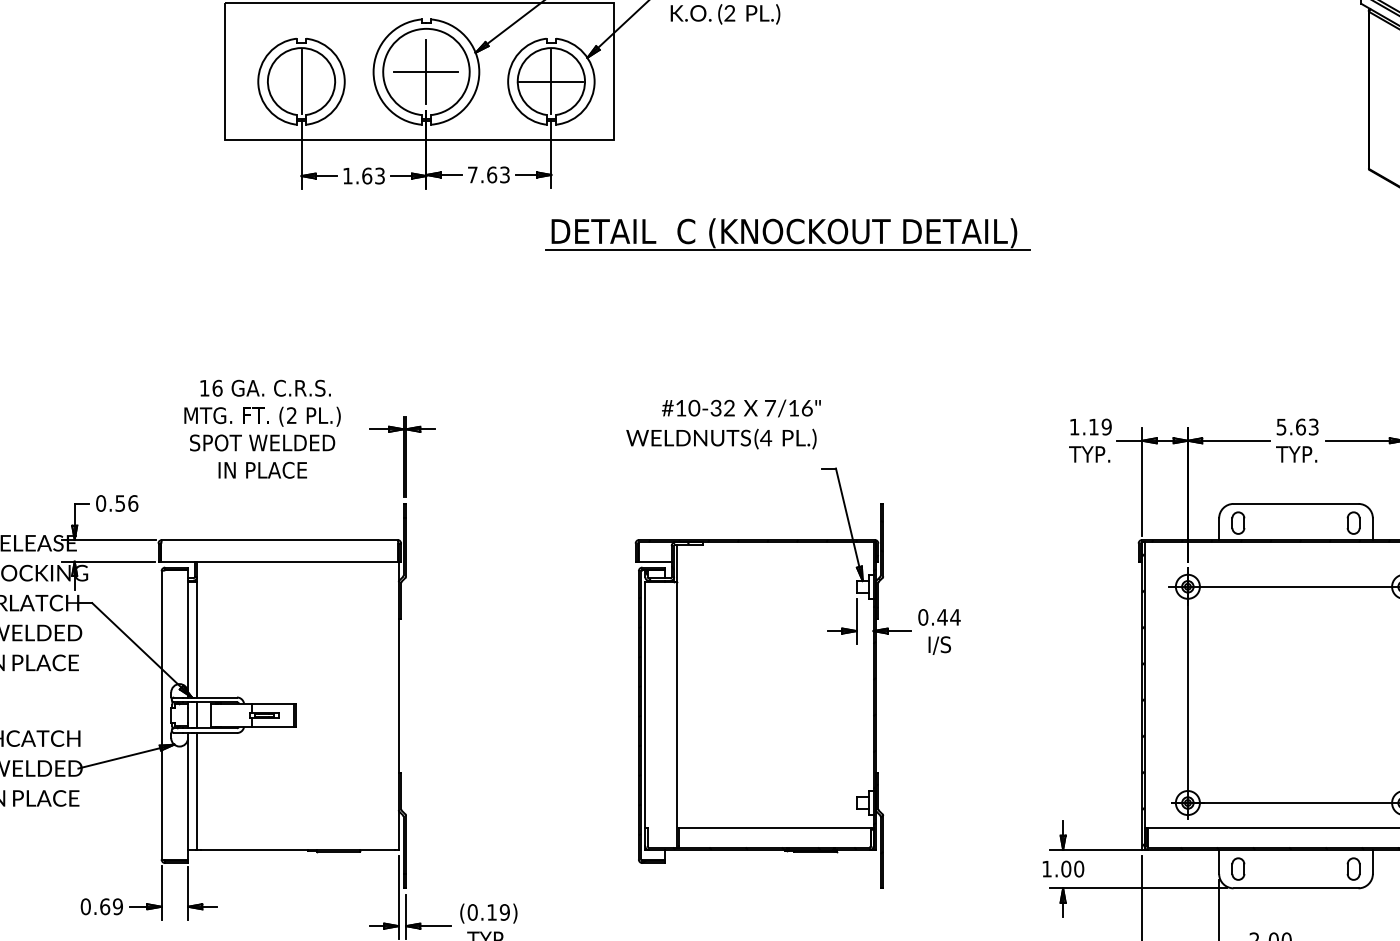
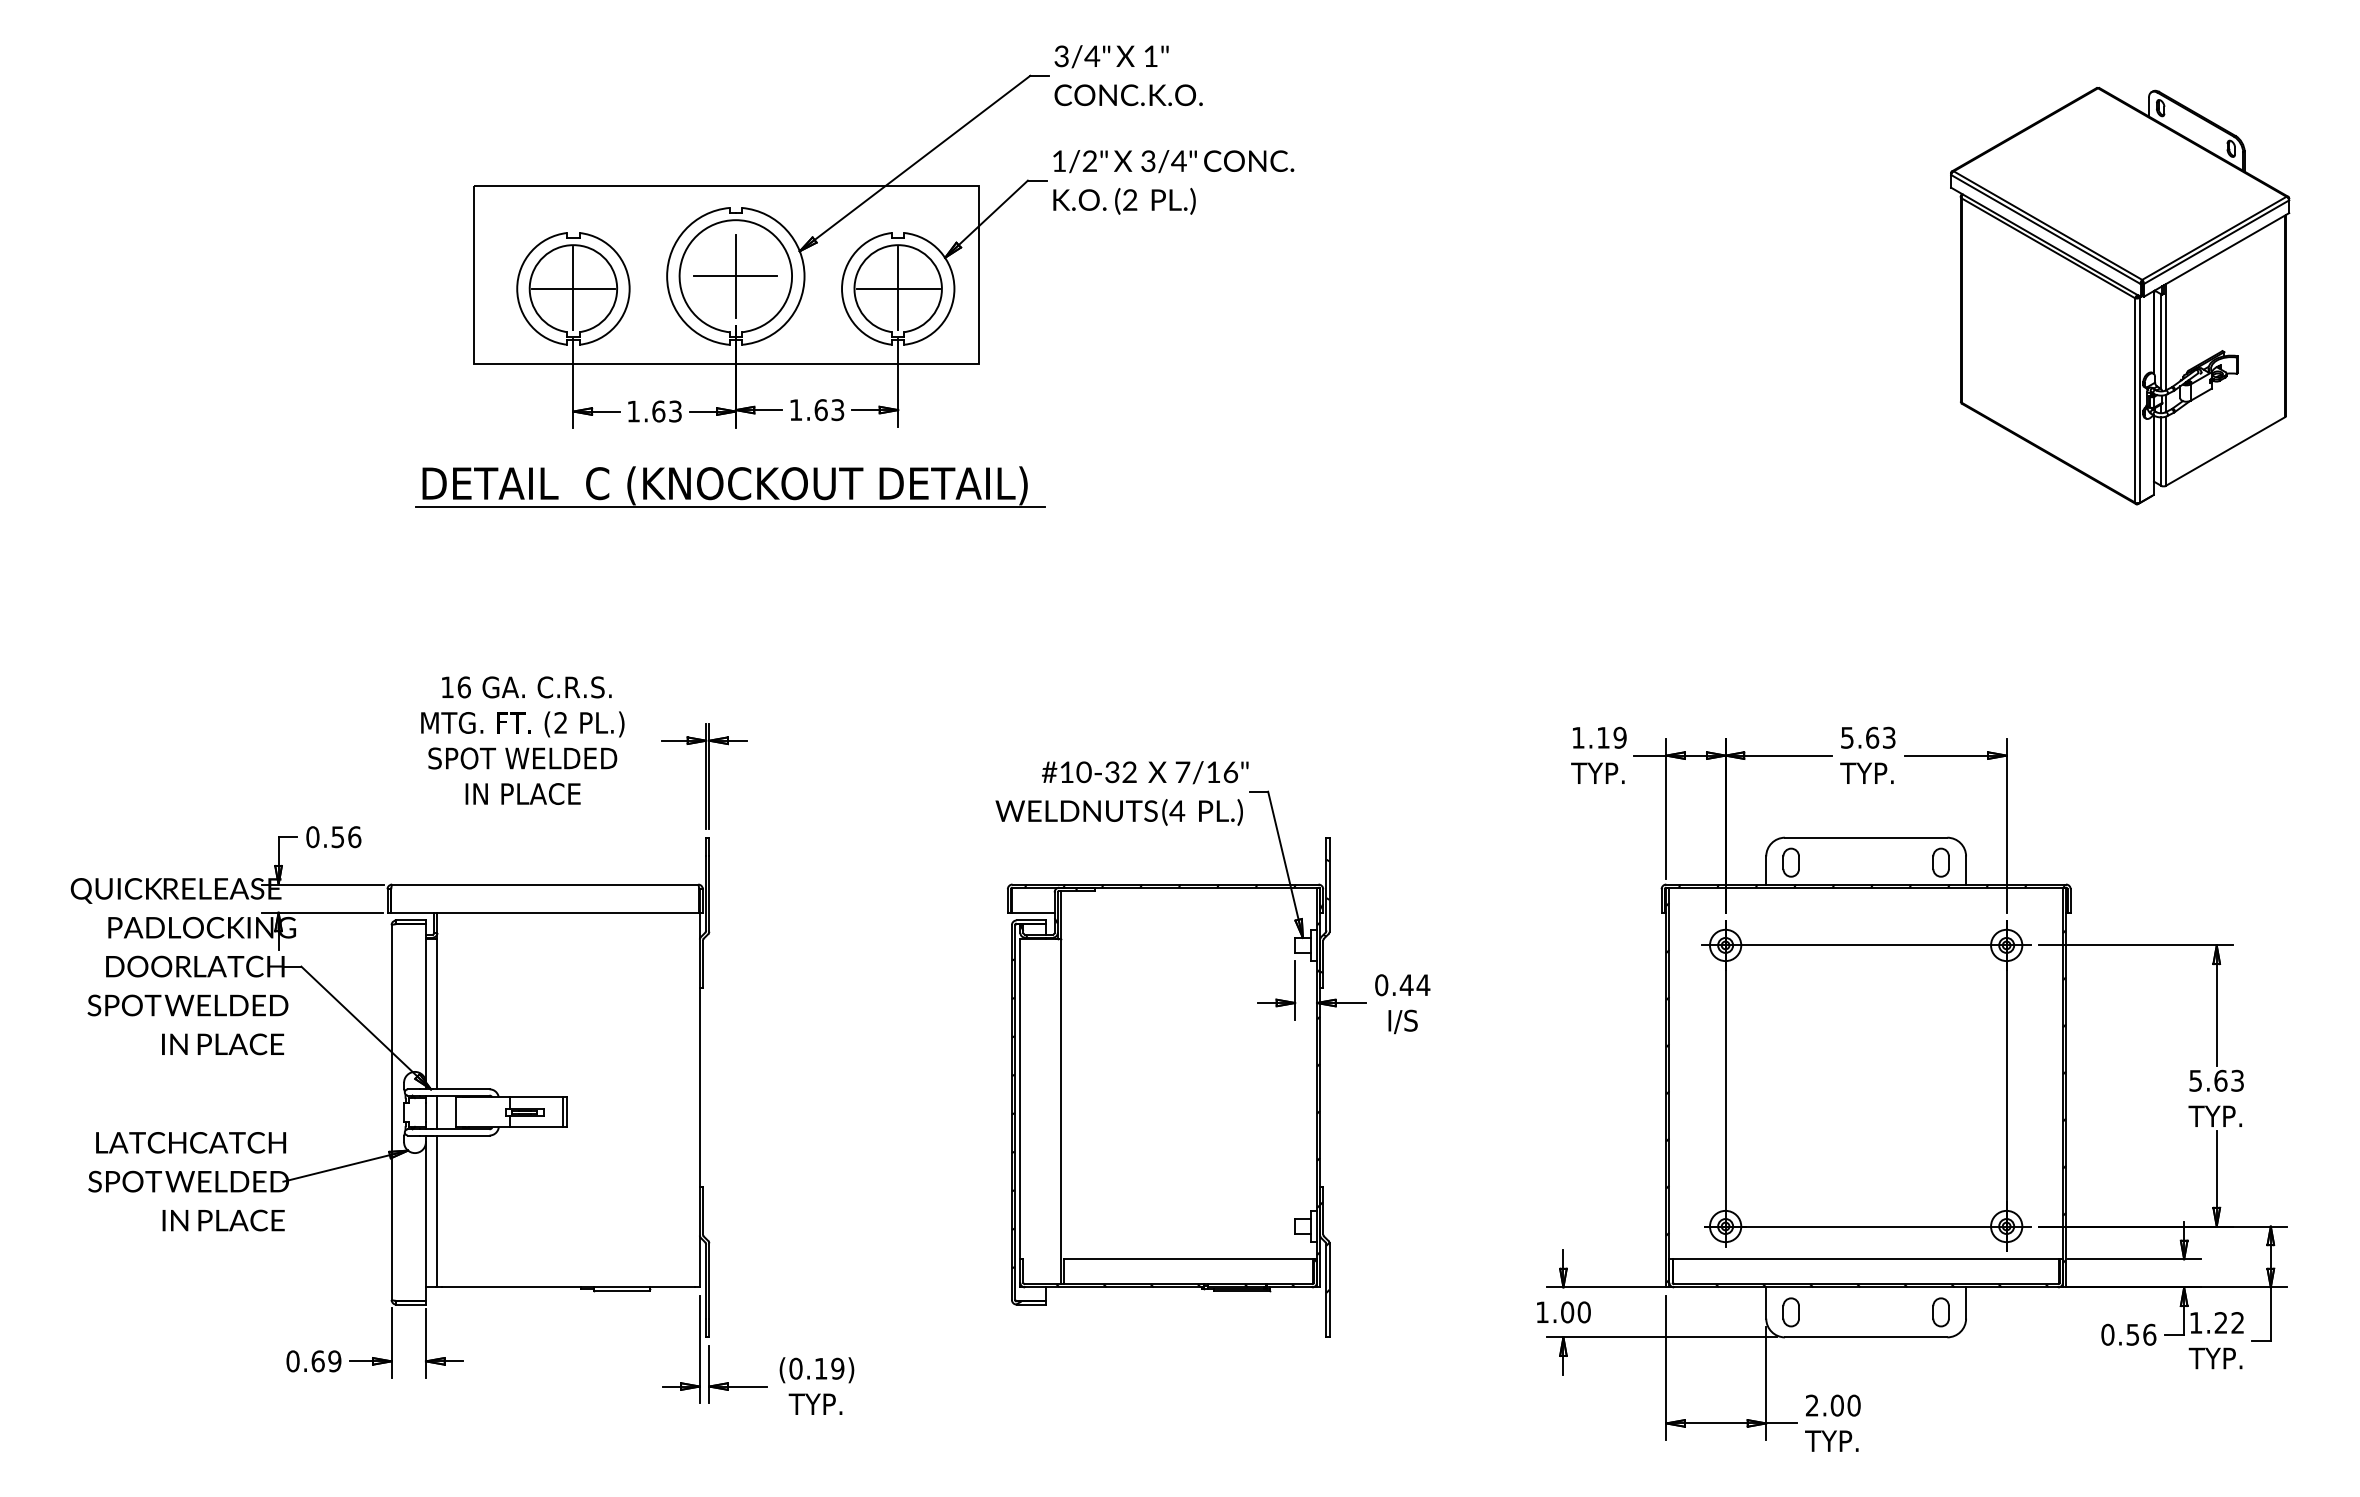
line: (301, 81) -> (573, 288), added
text: (473, 174) -> (796, 409), 7.63 -> 1.63
part: (788, 233) -> (730, 486), moved
text: (723, 424) -> (1121, 793), moved

